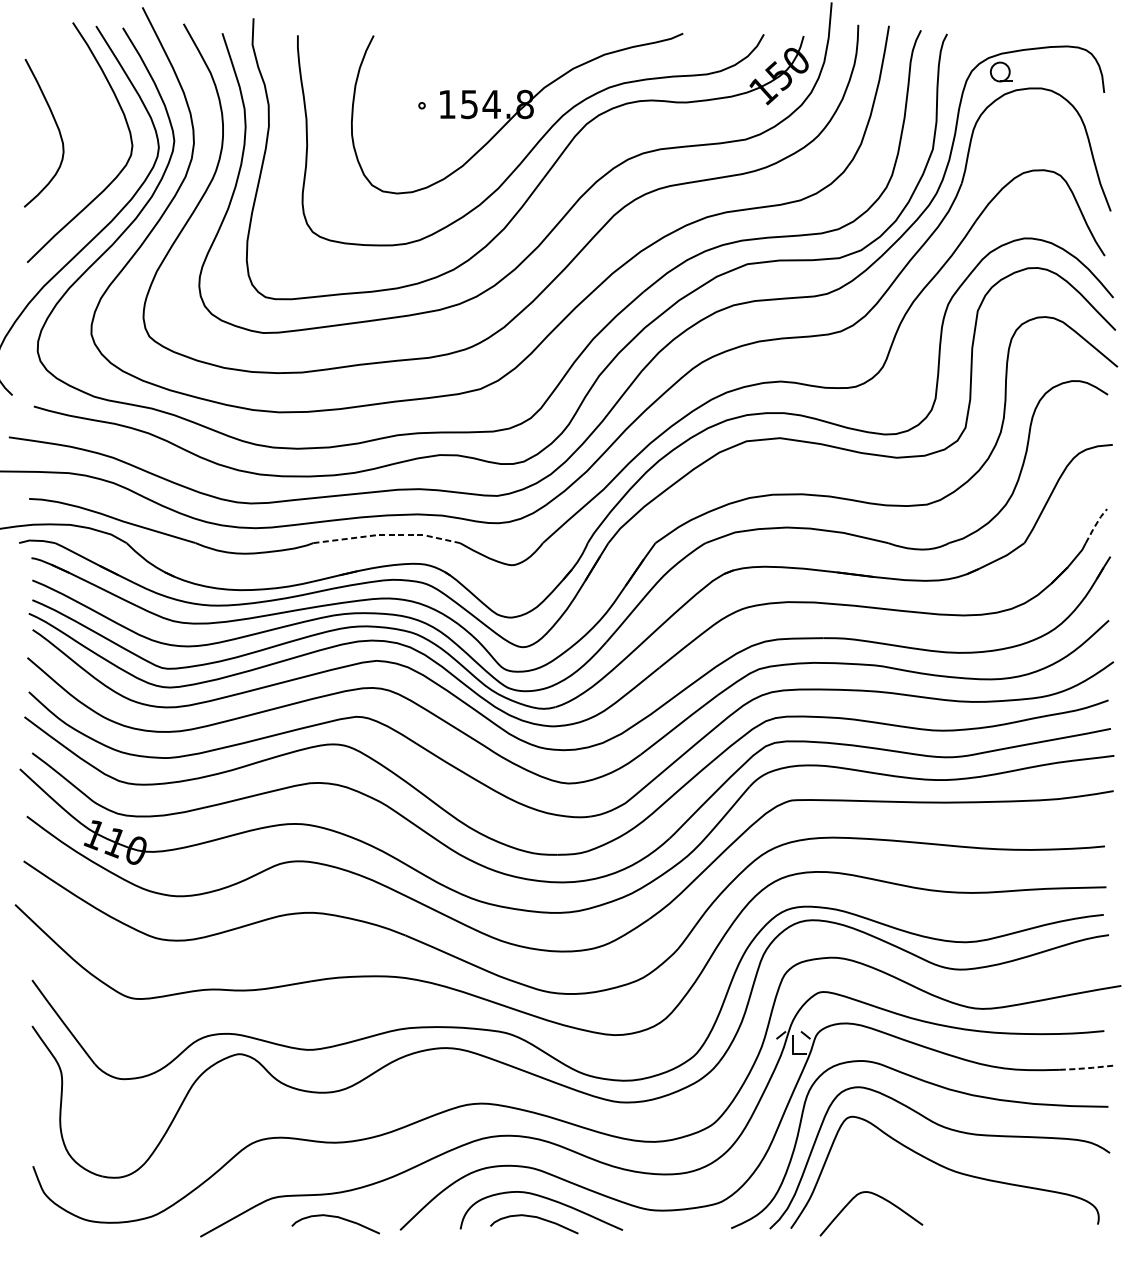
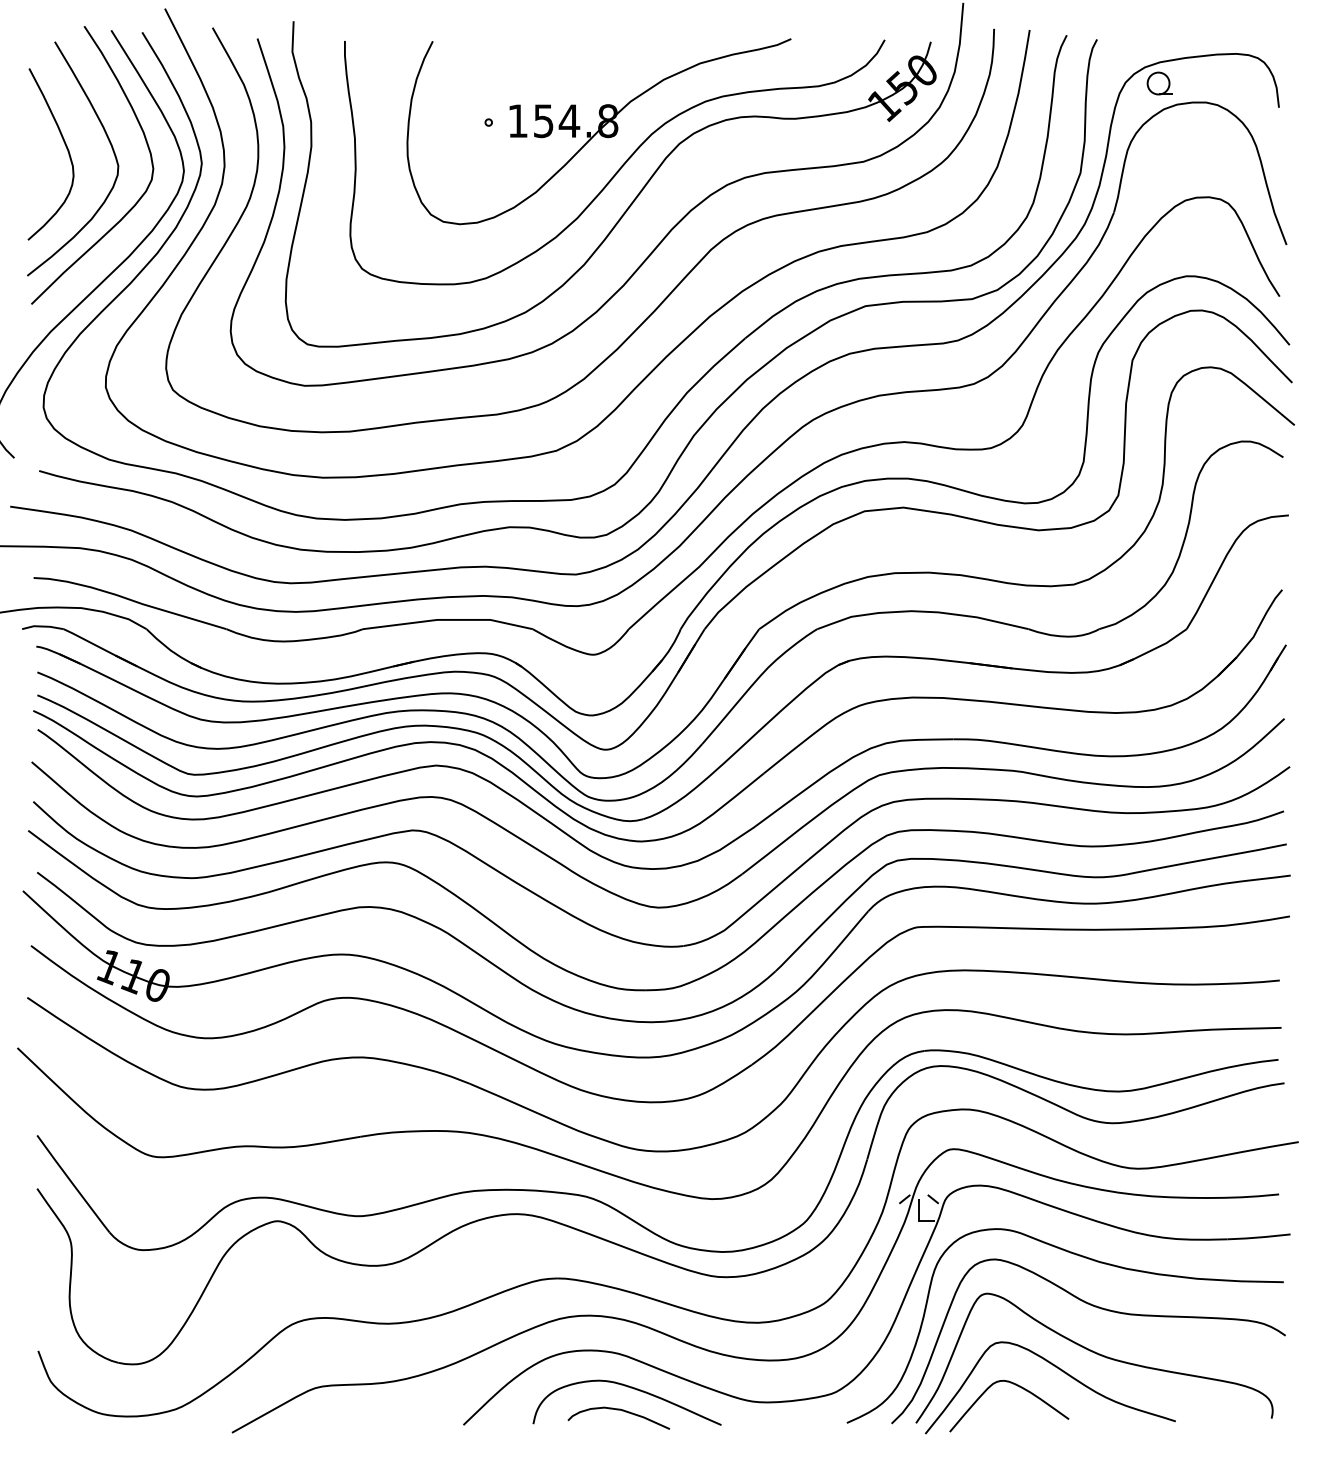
curve: (93, 122) -> (108, 141), added
line: (1096, 525) -> (1269, 608), dashed -> solid
line: (388, 534) -> (449, 619), dashed -> solid
line: (1086, 1068) -> (1258, 1237), dashed -> solid
curve: (916, 1183) -> (1061, 1371), added
curve: (335, 1217) -> (388, 1410), removed

